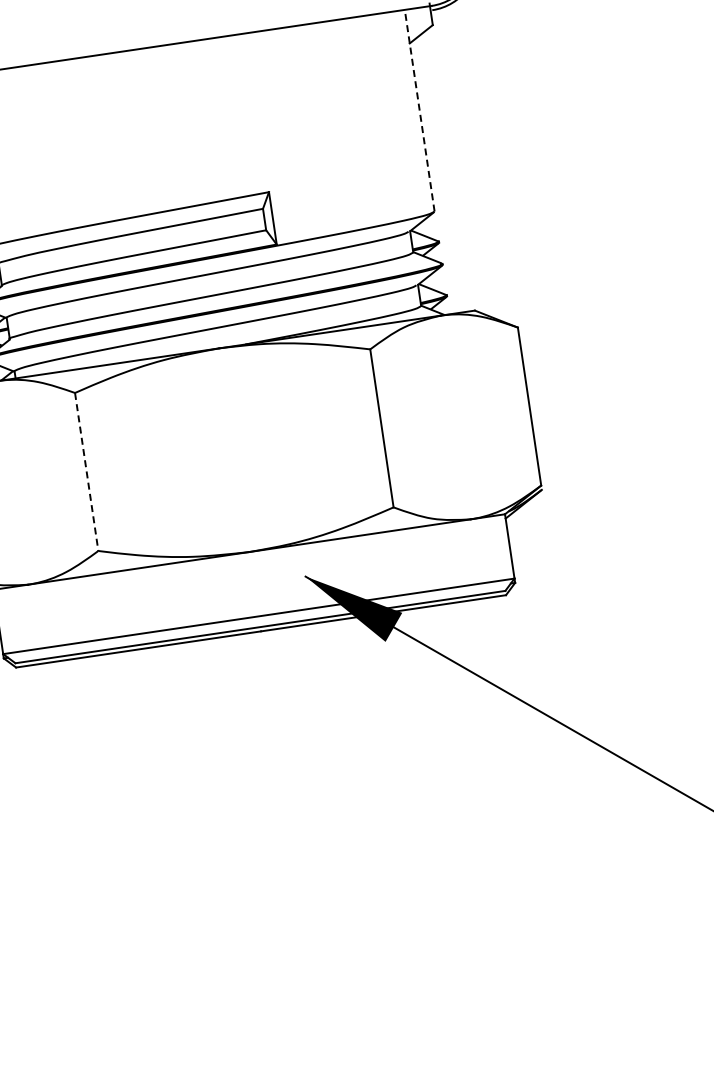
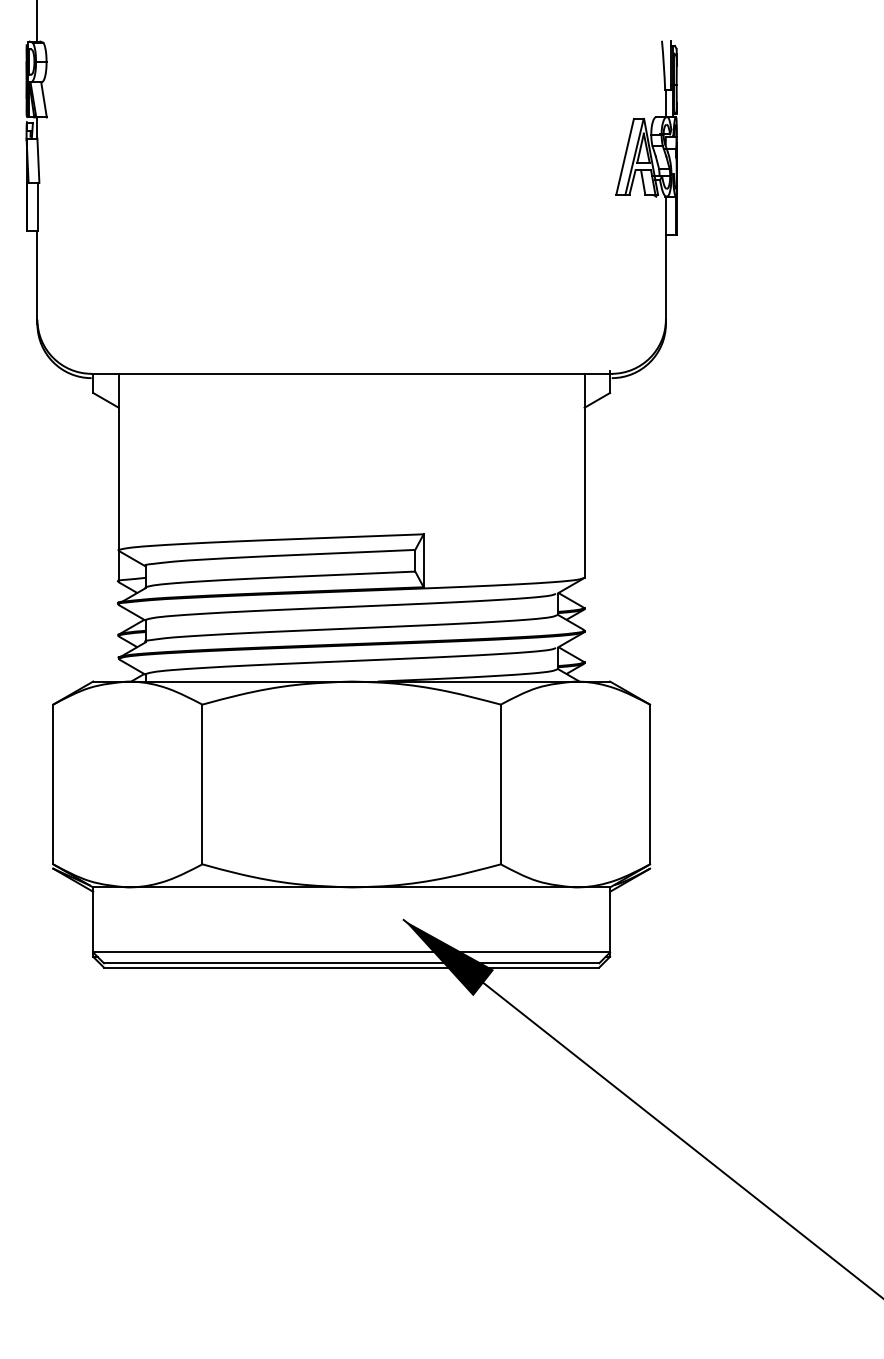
line: (419, 110) -> (584, 475), dashed -> solid
line: (86, 471) -> (202, 784), dashed -> solid

